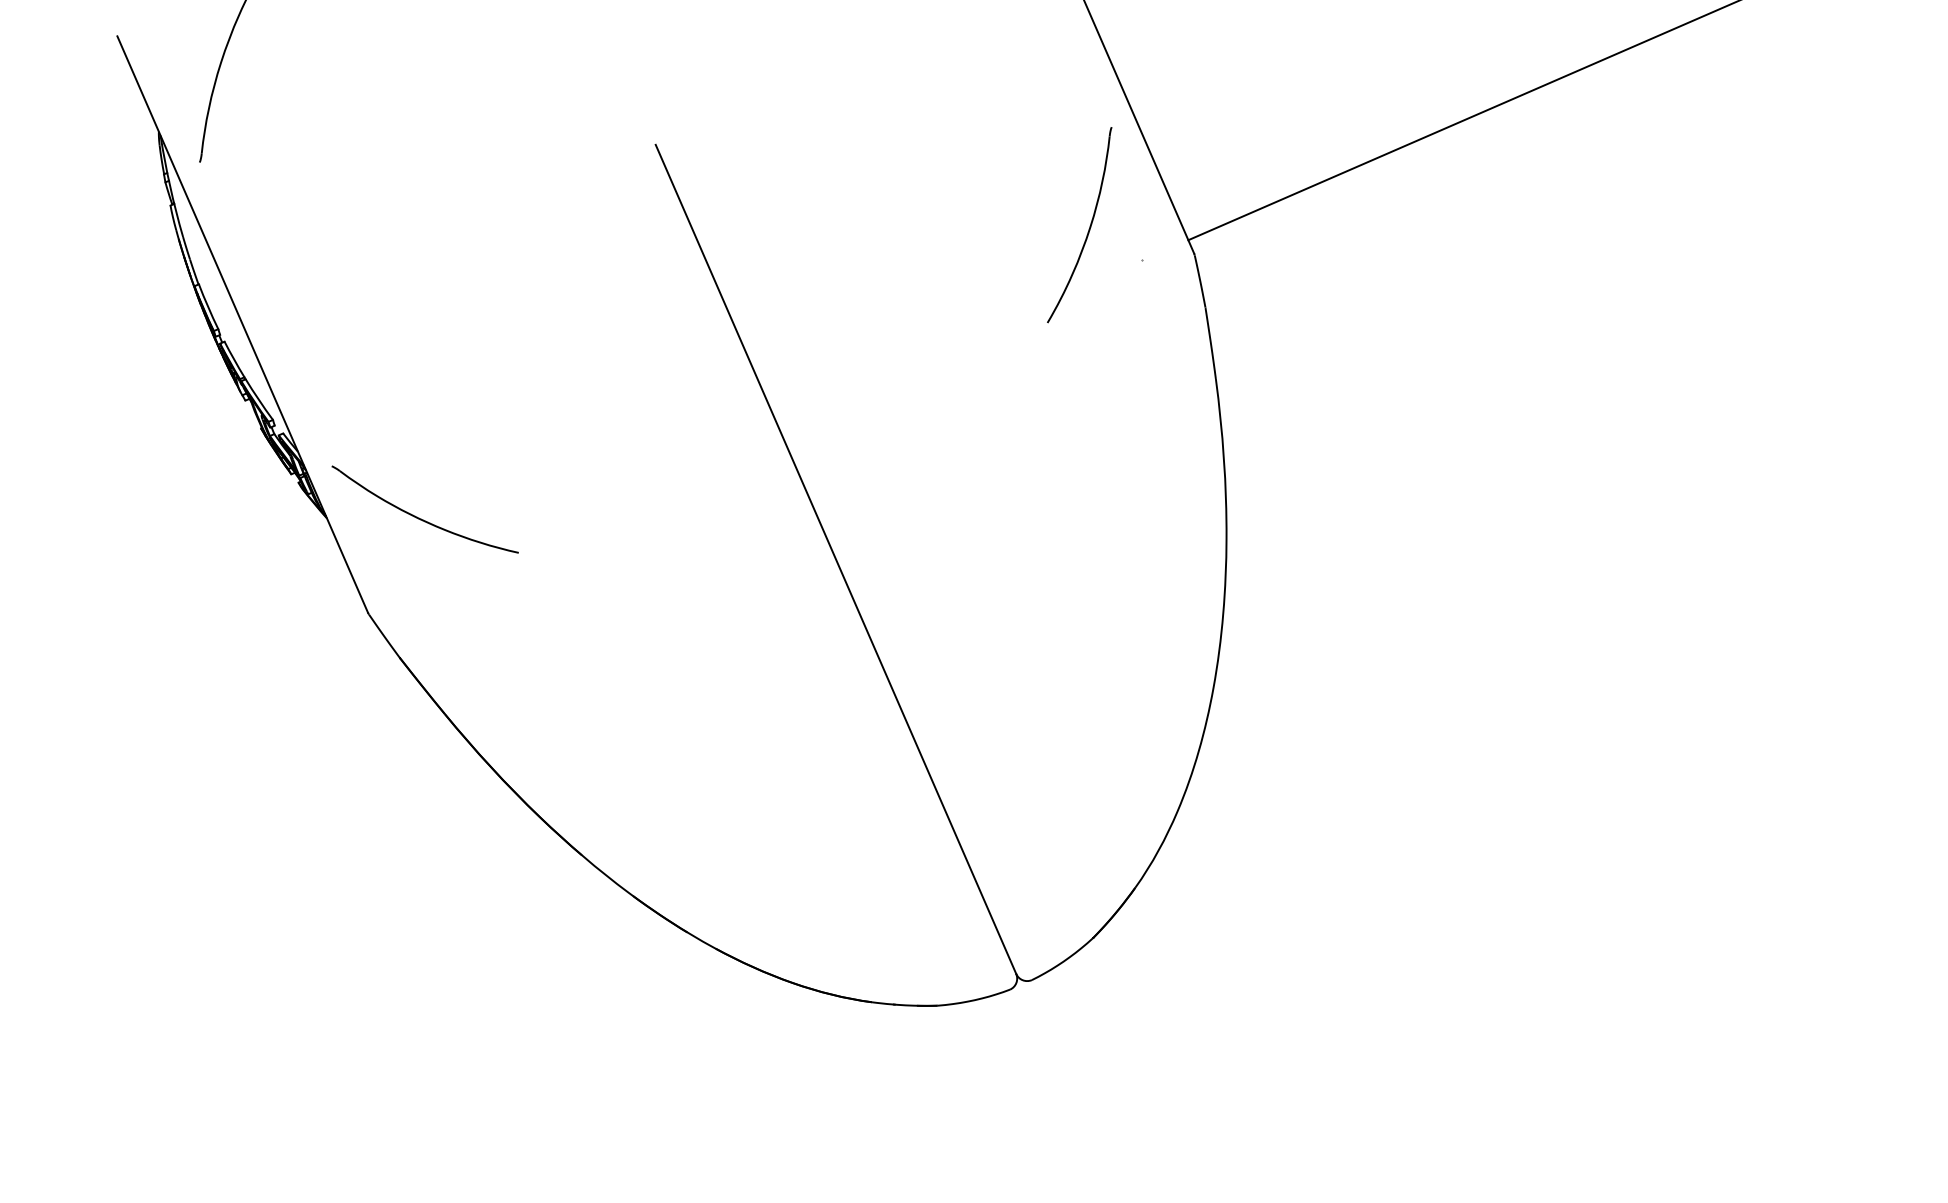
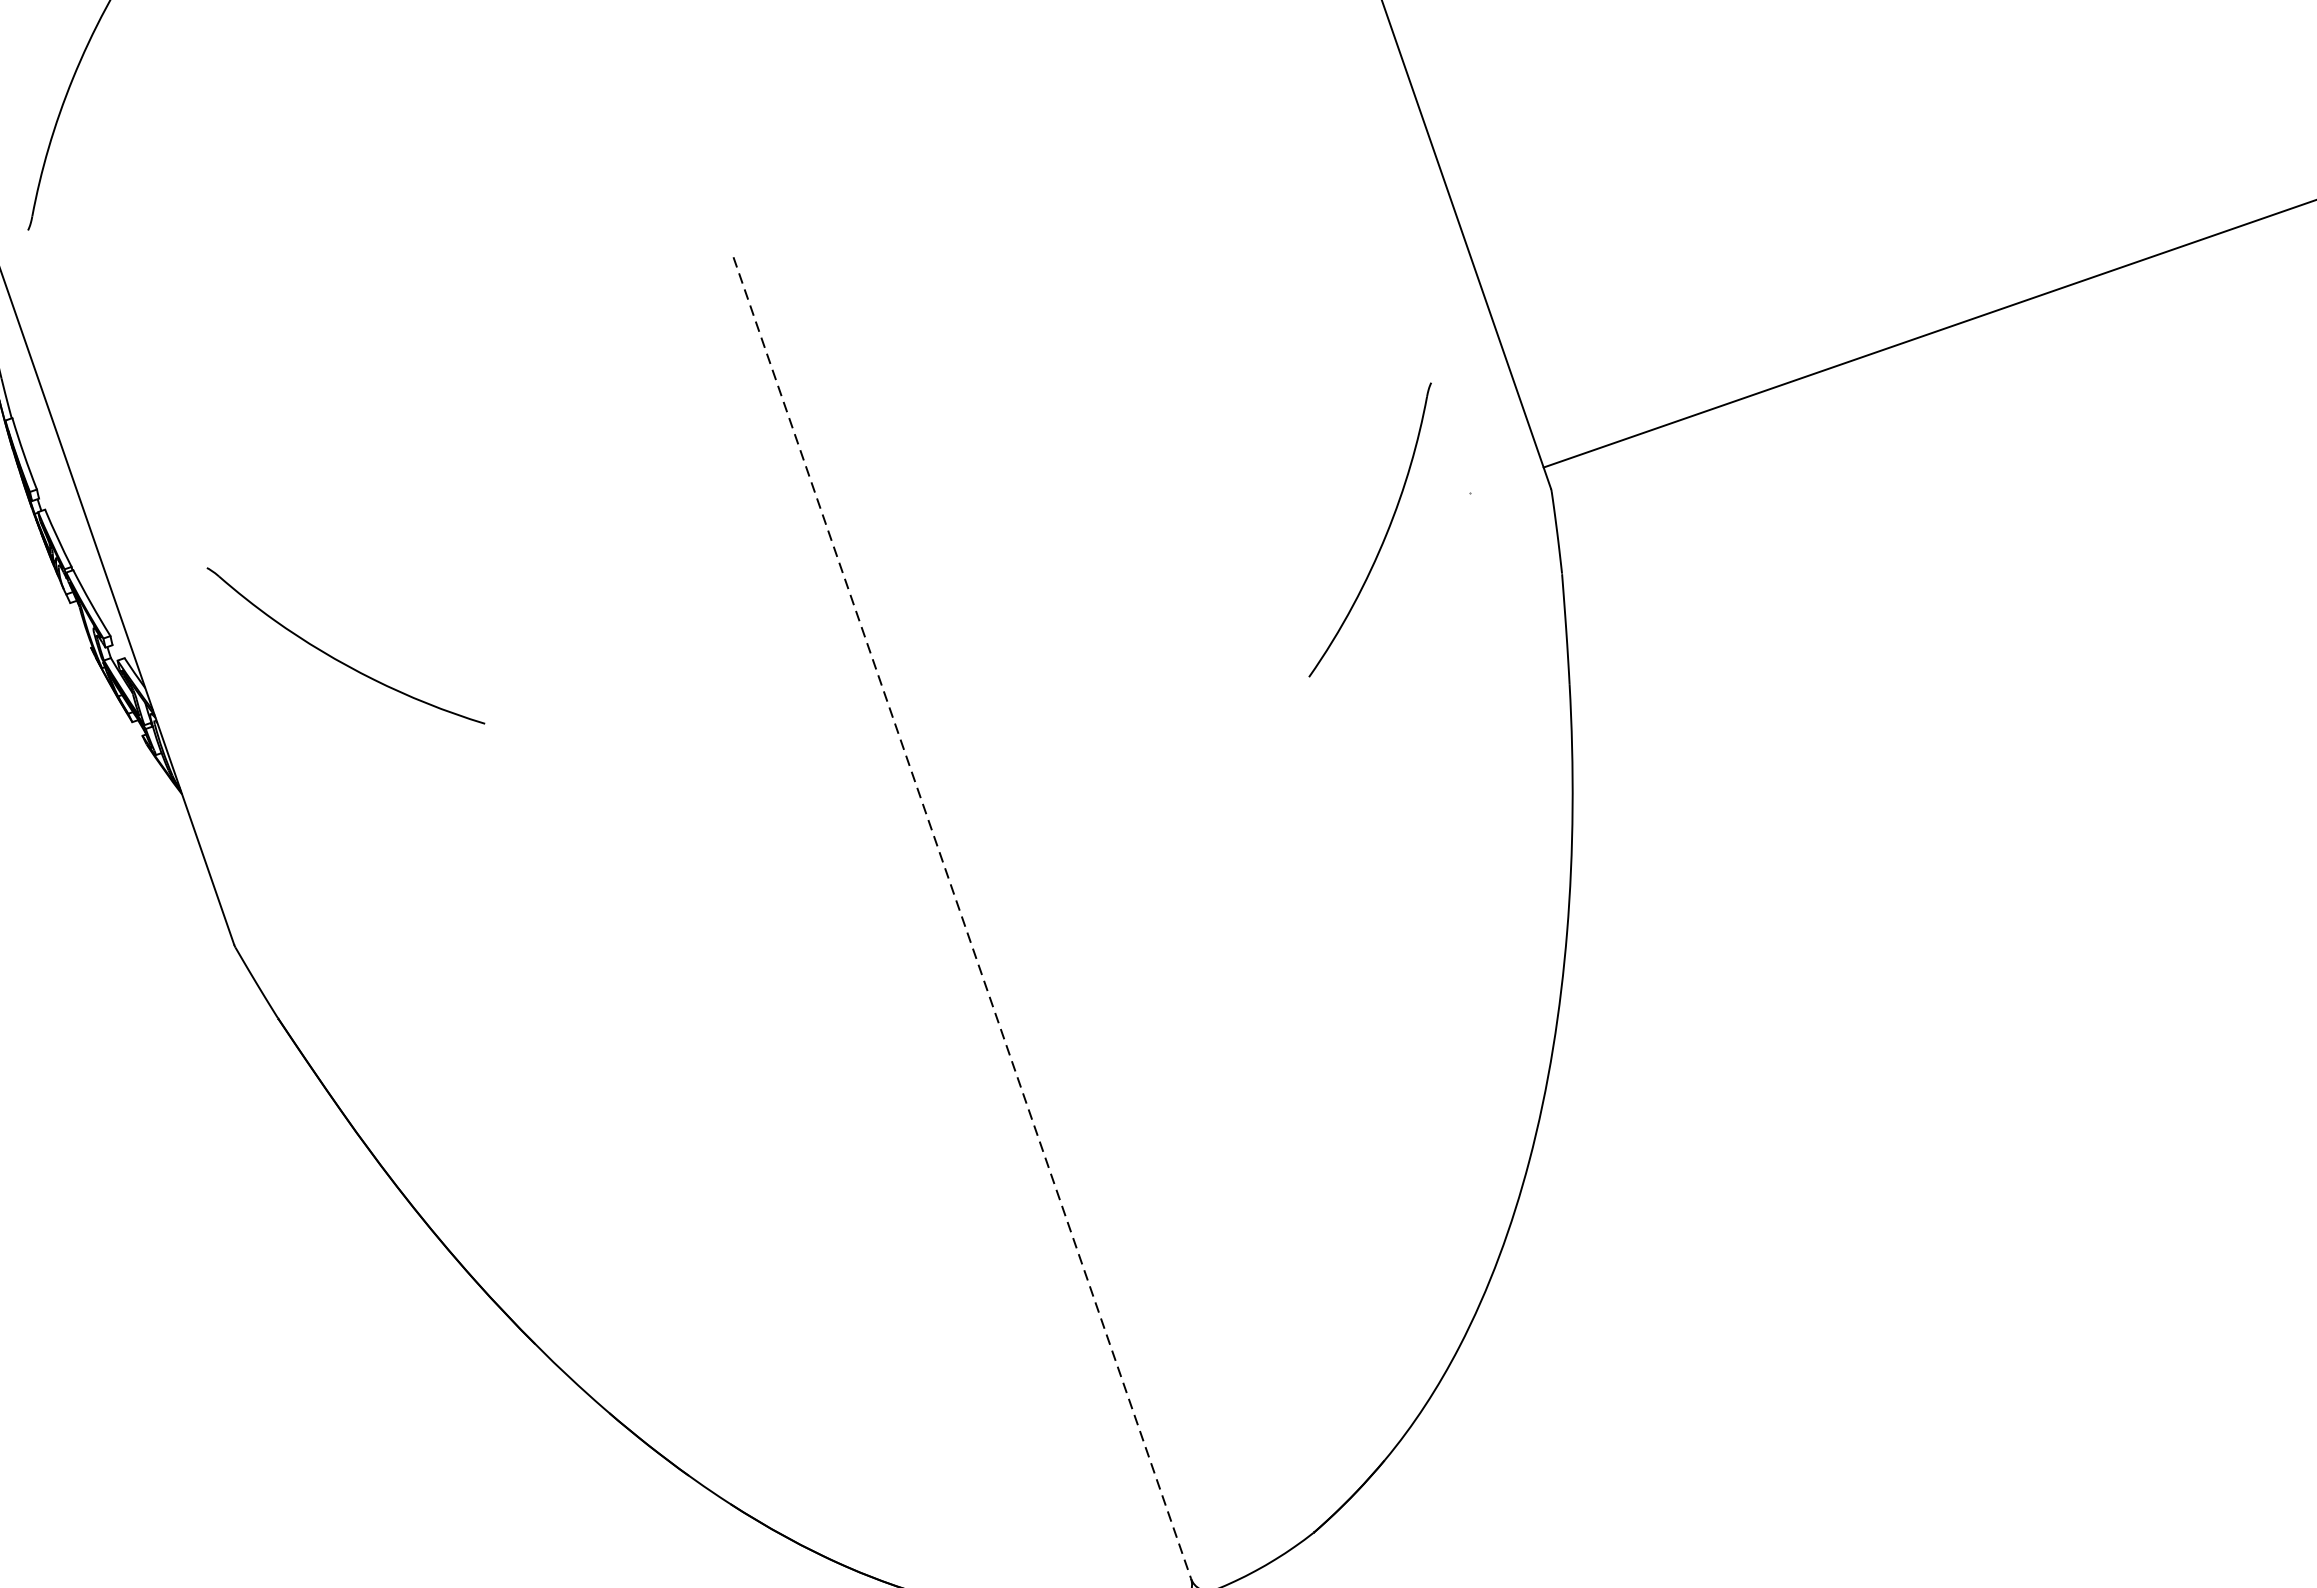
part: (1088, 229) -> (1383, 537), moved
part: (419, 517) -> (336, 657), moved
line: (835, 559) -> (961, 918), solid -> dashed

